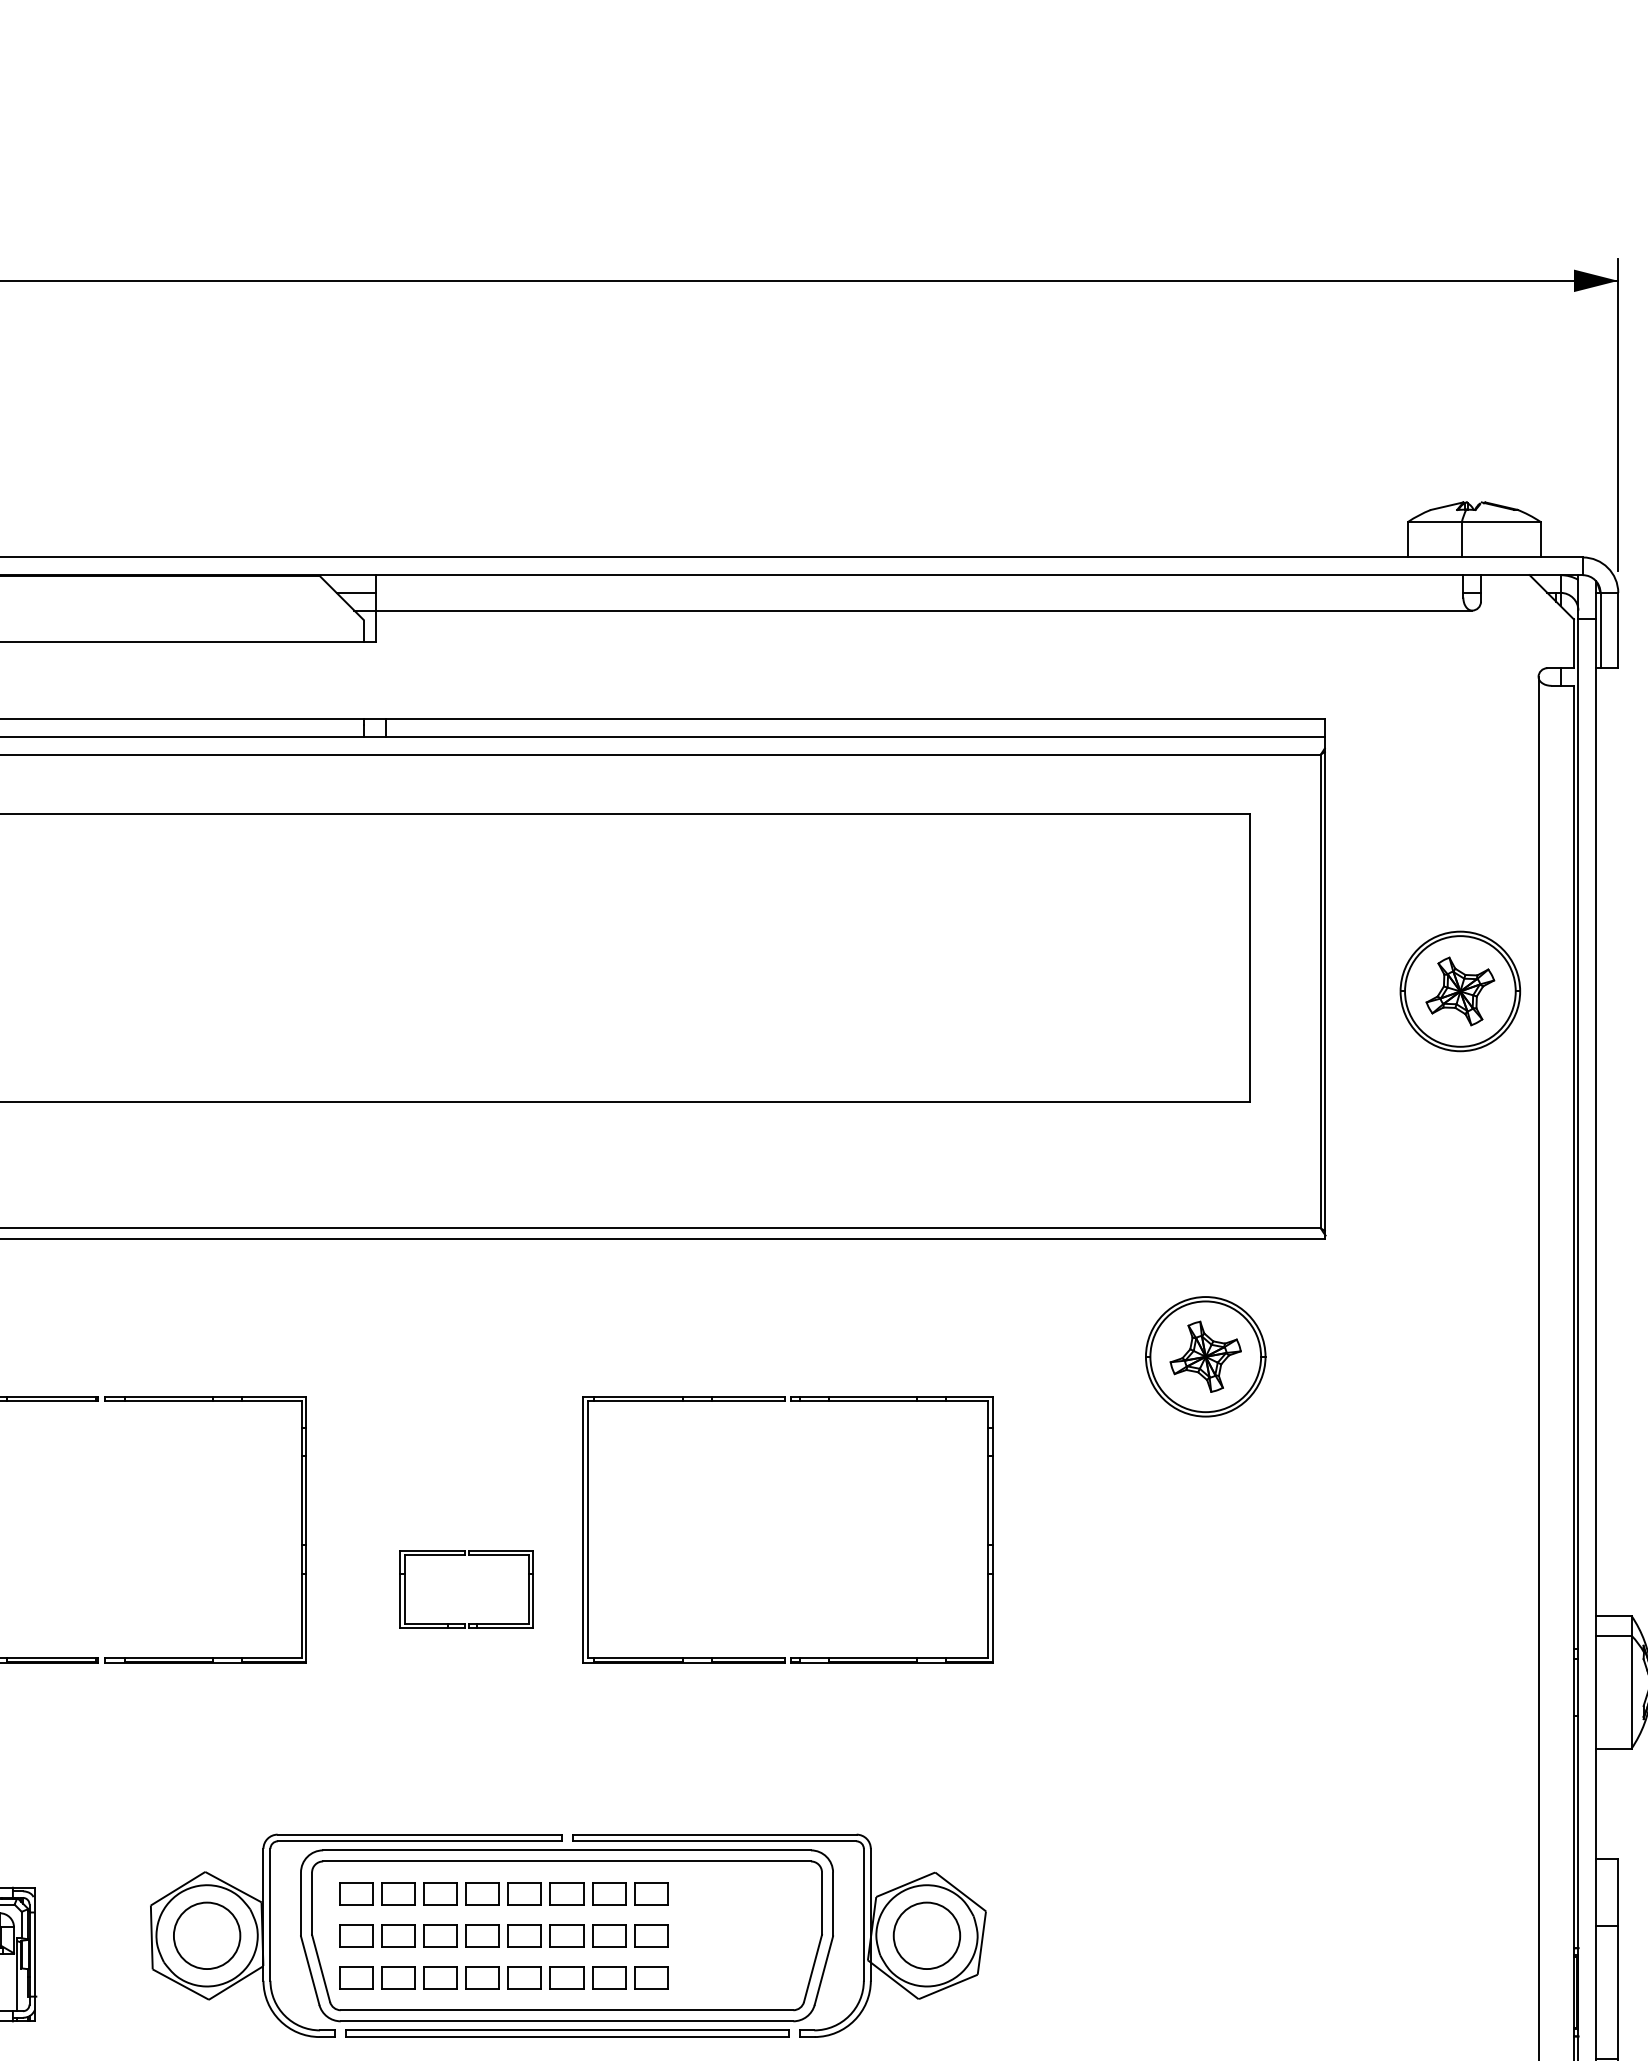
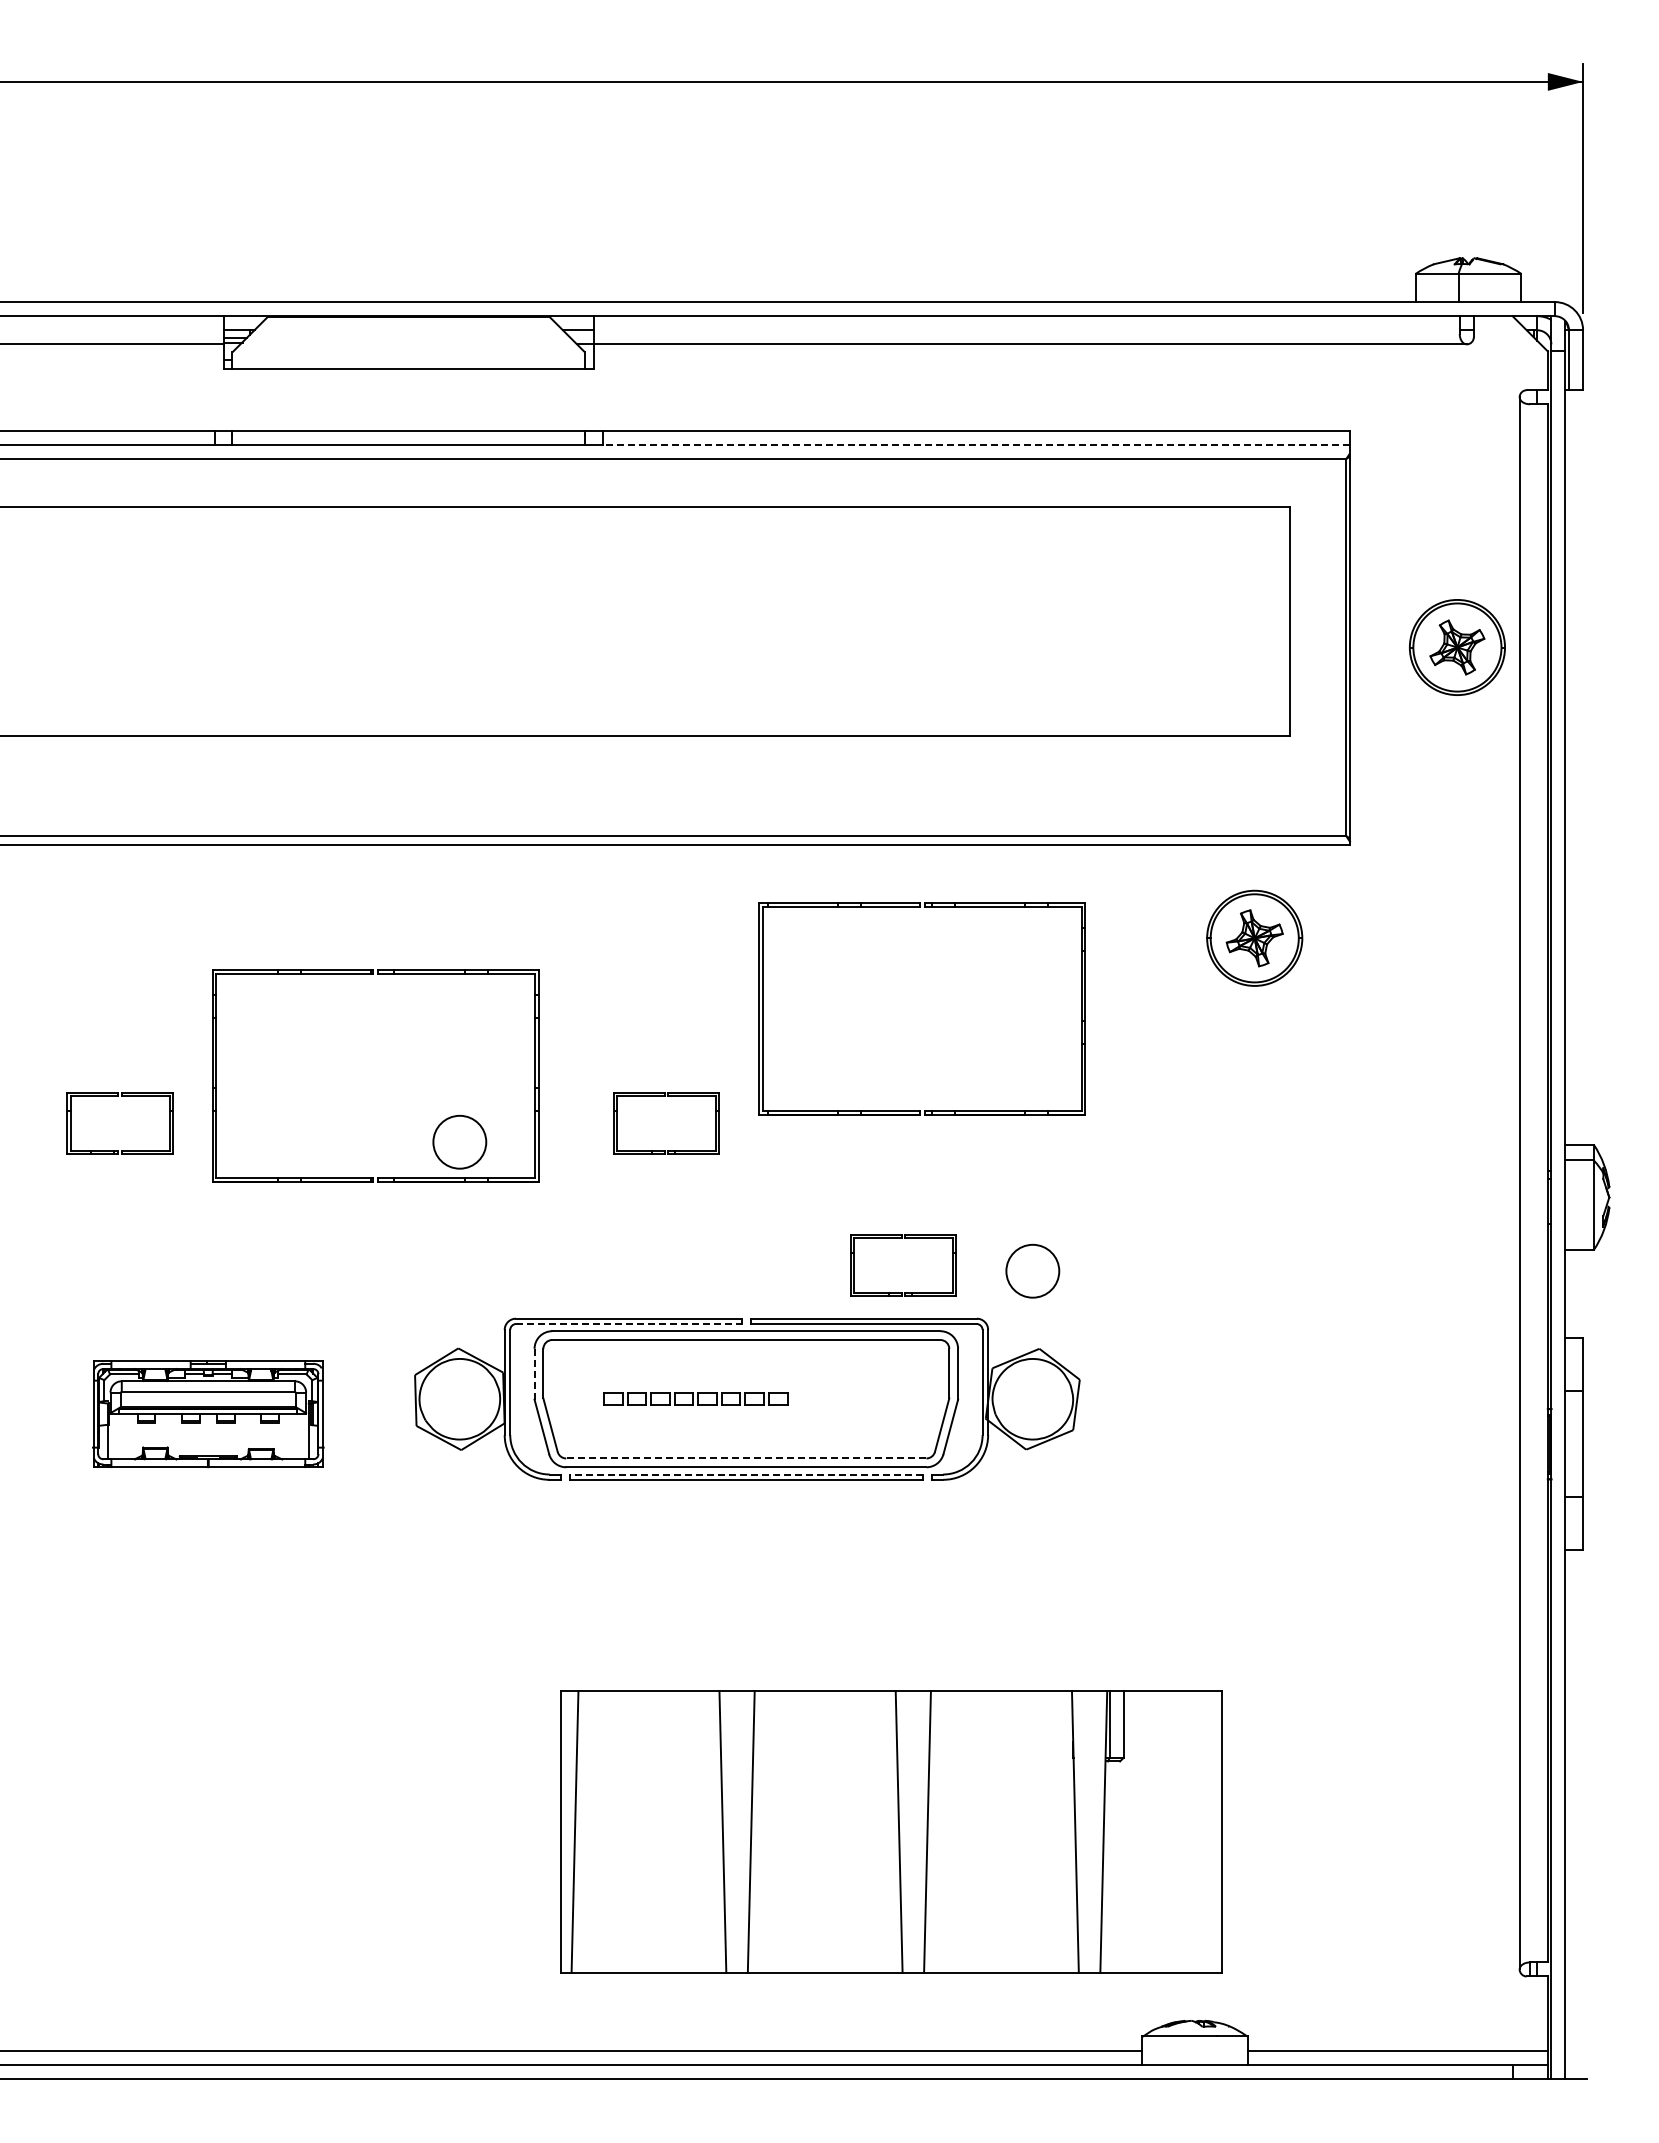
line: (854, 736) -> (975, 444), solid -> dashed
part: (785, 1402) -> (920, 907), moved
part: (763, 1733) -> (902, 1238), added
line: (420, 1840) -> (629, 1323), solid -> dashed
part: (503, 1893) -> (695, 1365), removed
line: (300, 1903) -> (534, 1373), solid -> dashed
circle: (206, 1934) -> (459, 1141), moved
part: (503, 1934) -> (695, 1398), size x0.7
circle: (926, 1934) -> (1032, 1270), moved
part: (503, 1977) -> (695, 1432), removed
line: (565, 2010) -> (745, 1458), solid -> dashed
line: (565, 2030) -> (745, 1474), solid -> dashed

